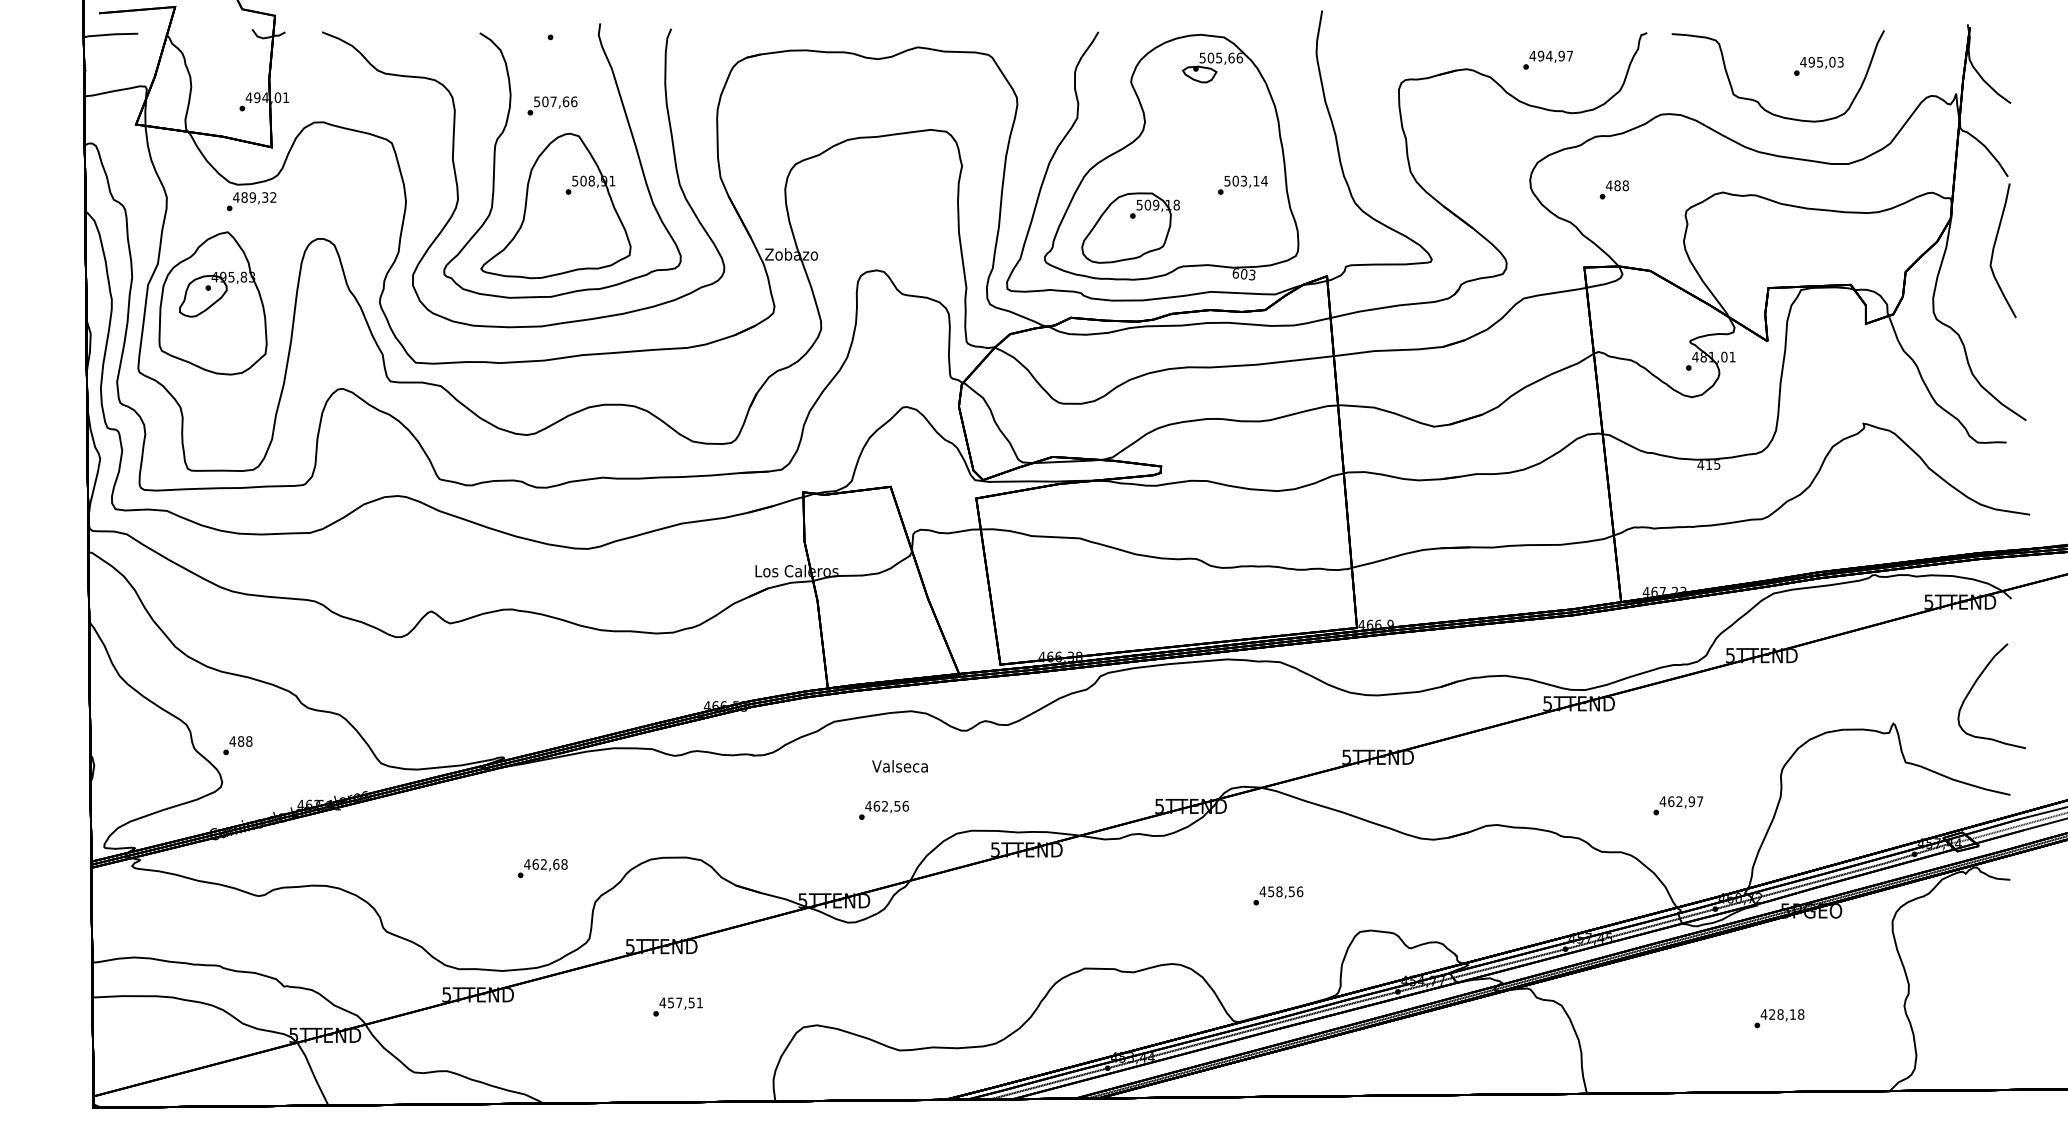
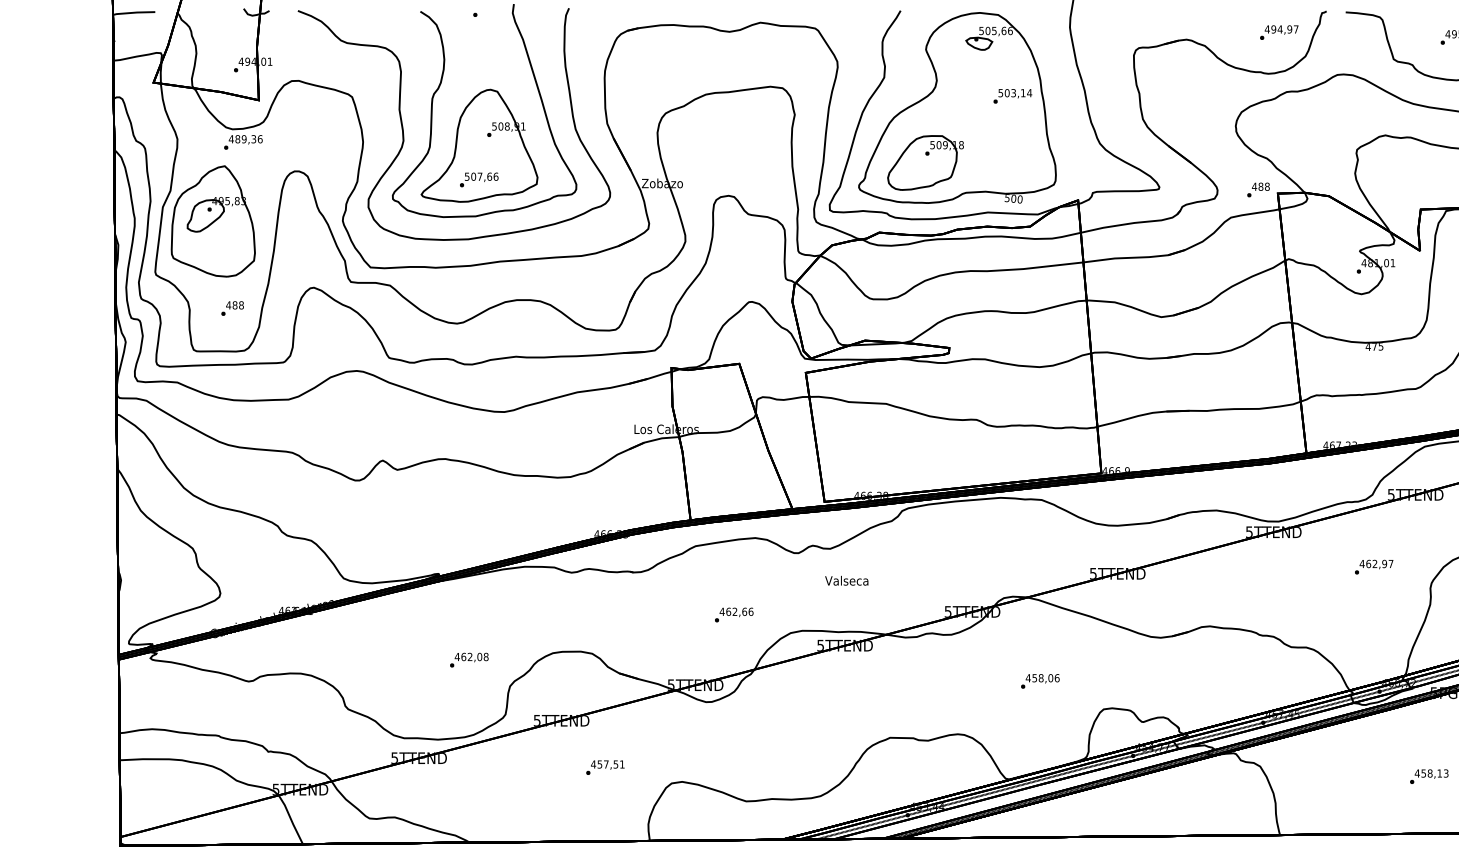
text: (1547, 59) -> (1278, 32), moved
text: (552, 105) -> (479, 179), moved
text: (1242, 184) -> (1012, 95), moved
text: (1613, 189) -> (1257, 189), moved
text: (273, 197) -> (260, 139), 489,32 -> 489,36
text: (1243, 274) -> (1013, 199), 603 -> 500
text: (1709, 464) -> (1375, 346), 415 -> 475
text: (237, 745) -> (232, 308), moved
text: (899, 766) -> (846, 580), moved
text: (1677, 805) -> (1373, 566), moved
text: (897, 806) -> (744, 611), 462,56 -> 462,66
text: (556, 864) -> (479, 657), 462,68 -> 462,08
text: (1291, 891) -> (1050, 677), 458,56 -> 458,06
text: (677, 1006) -> (604, 767), moved
text: (1786, 1014) -> (1434, 773), 428,18 -> 458,13

